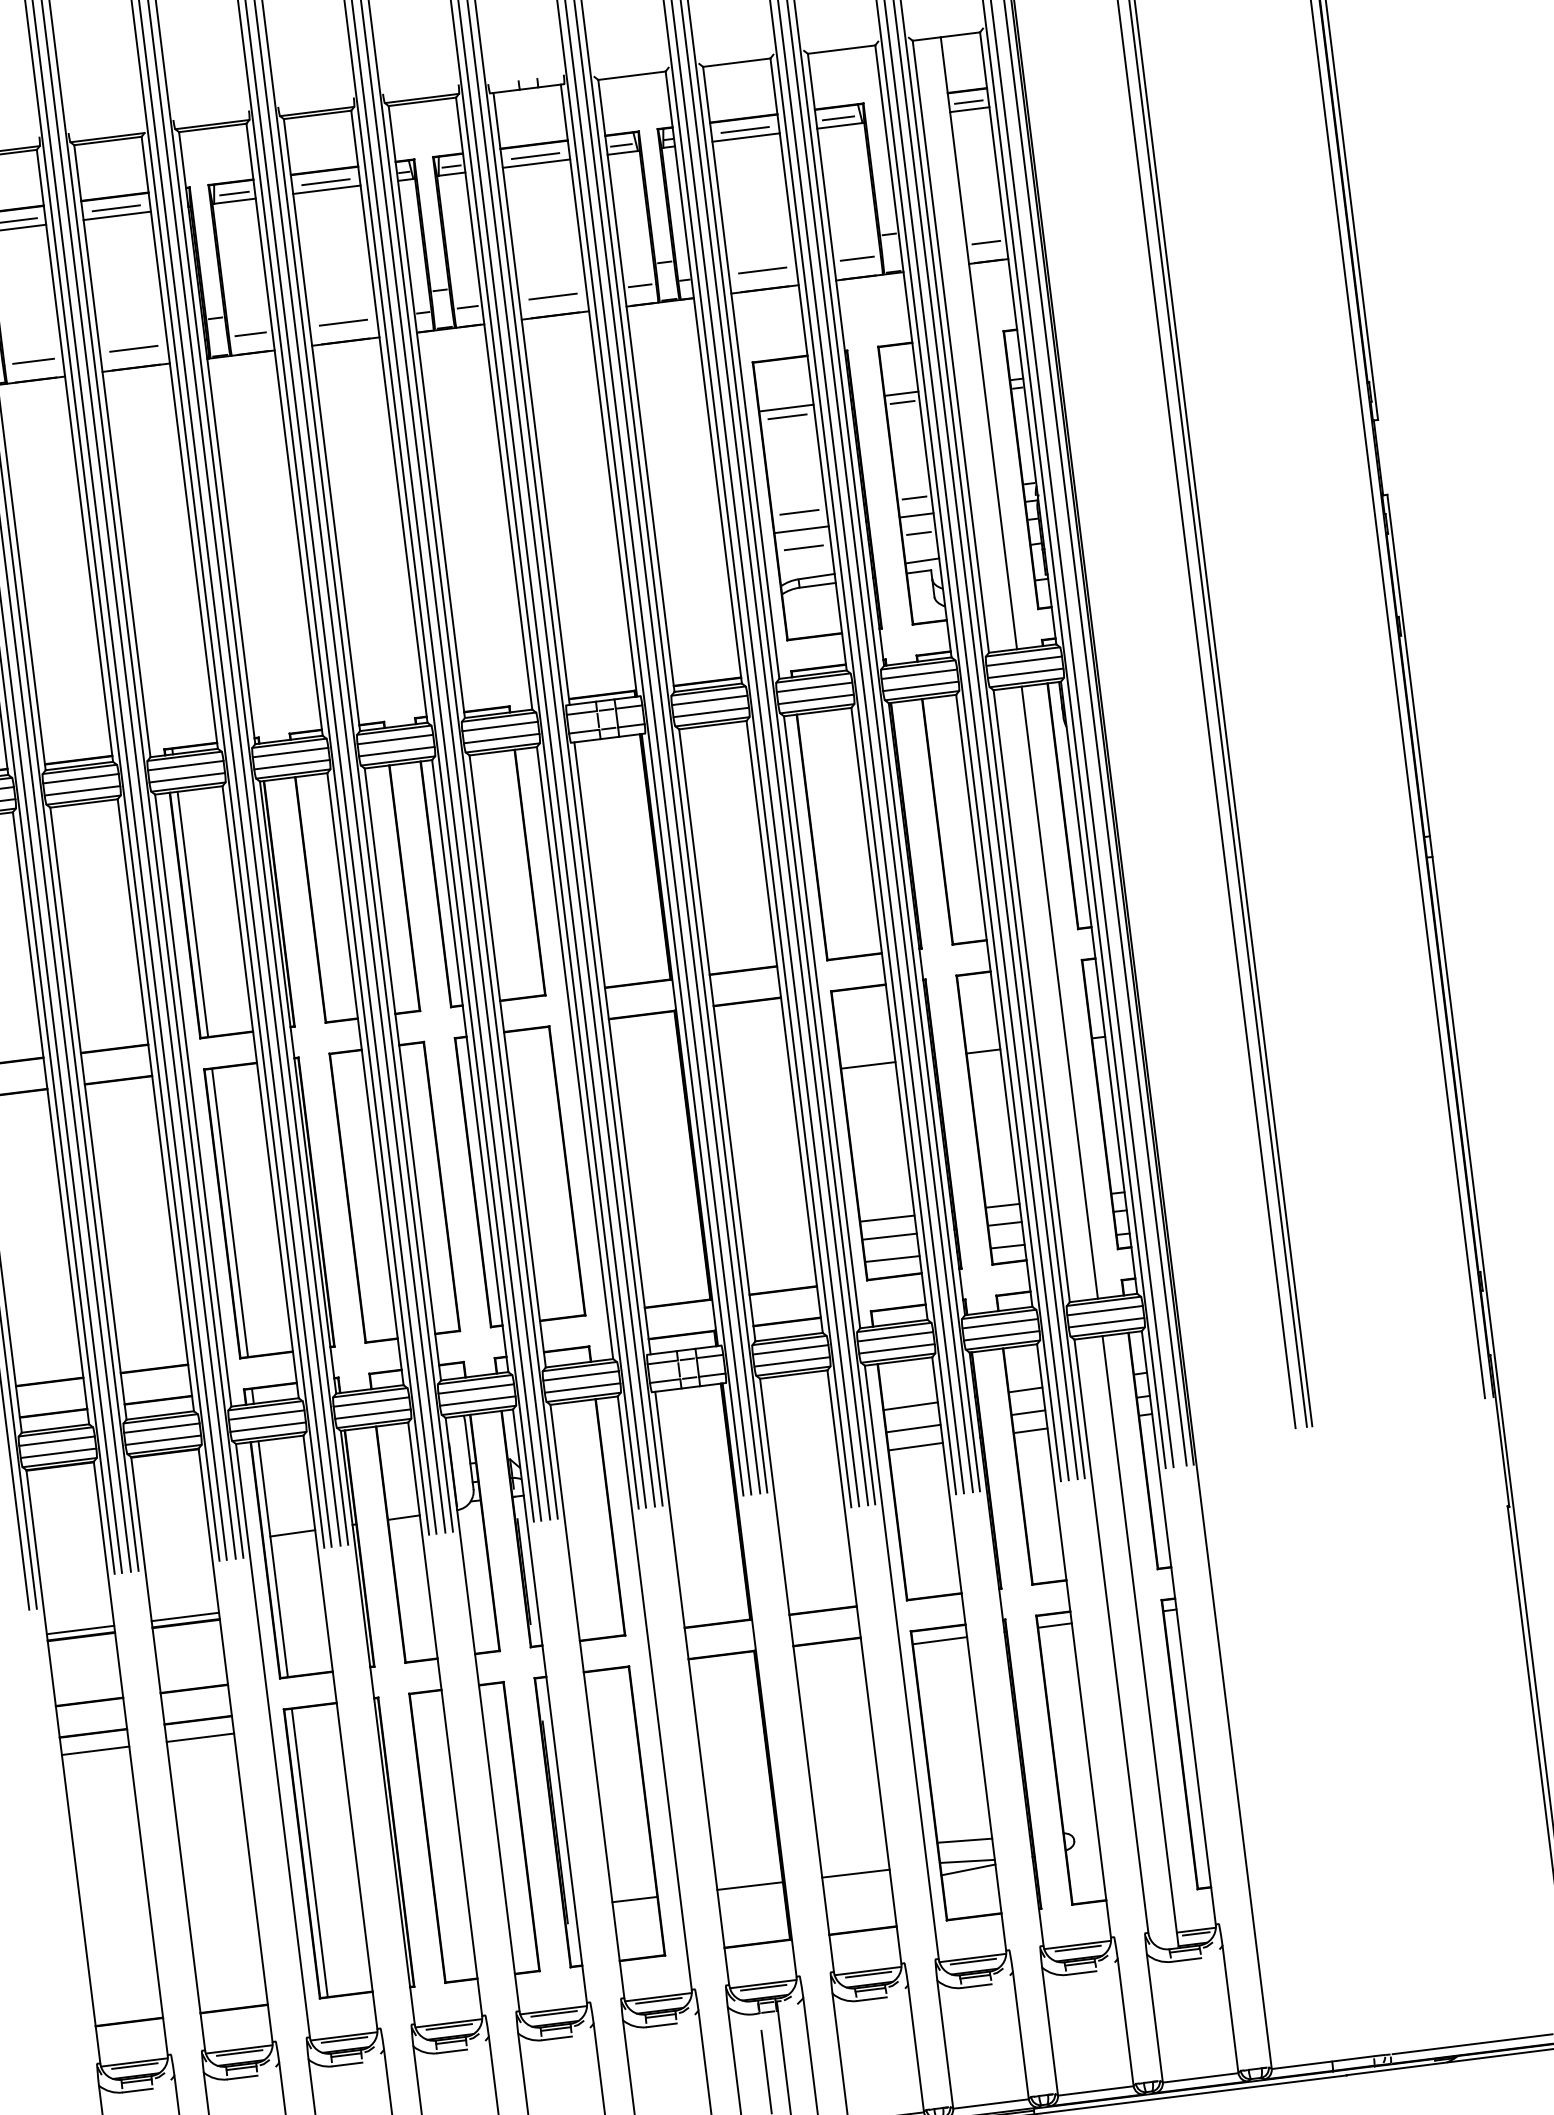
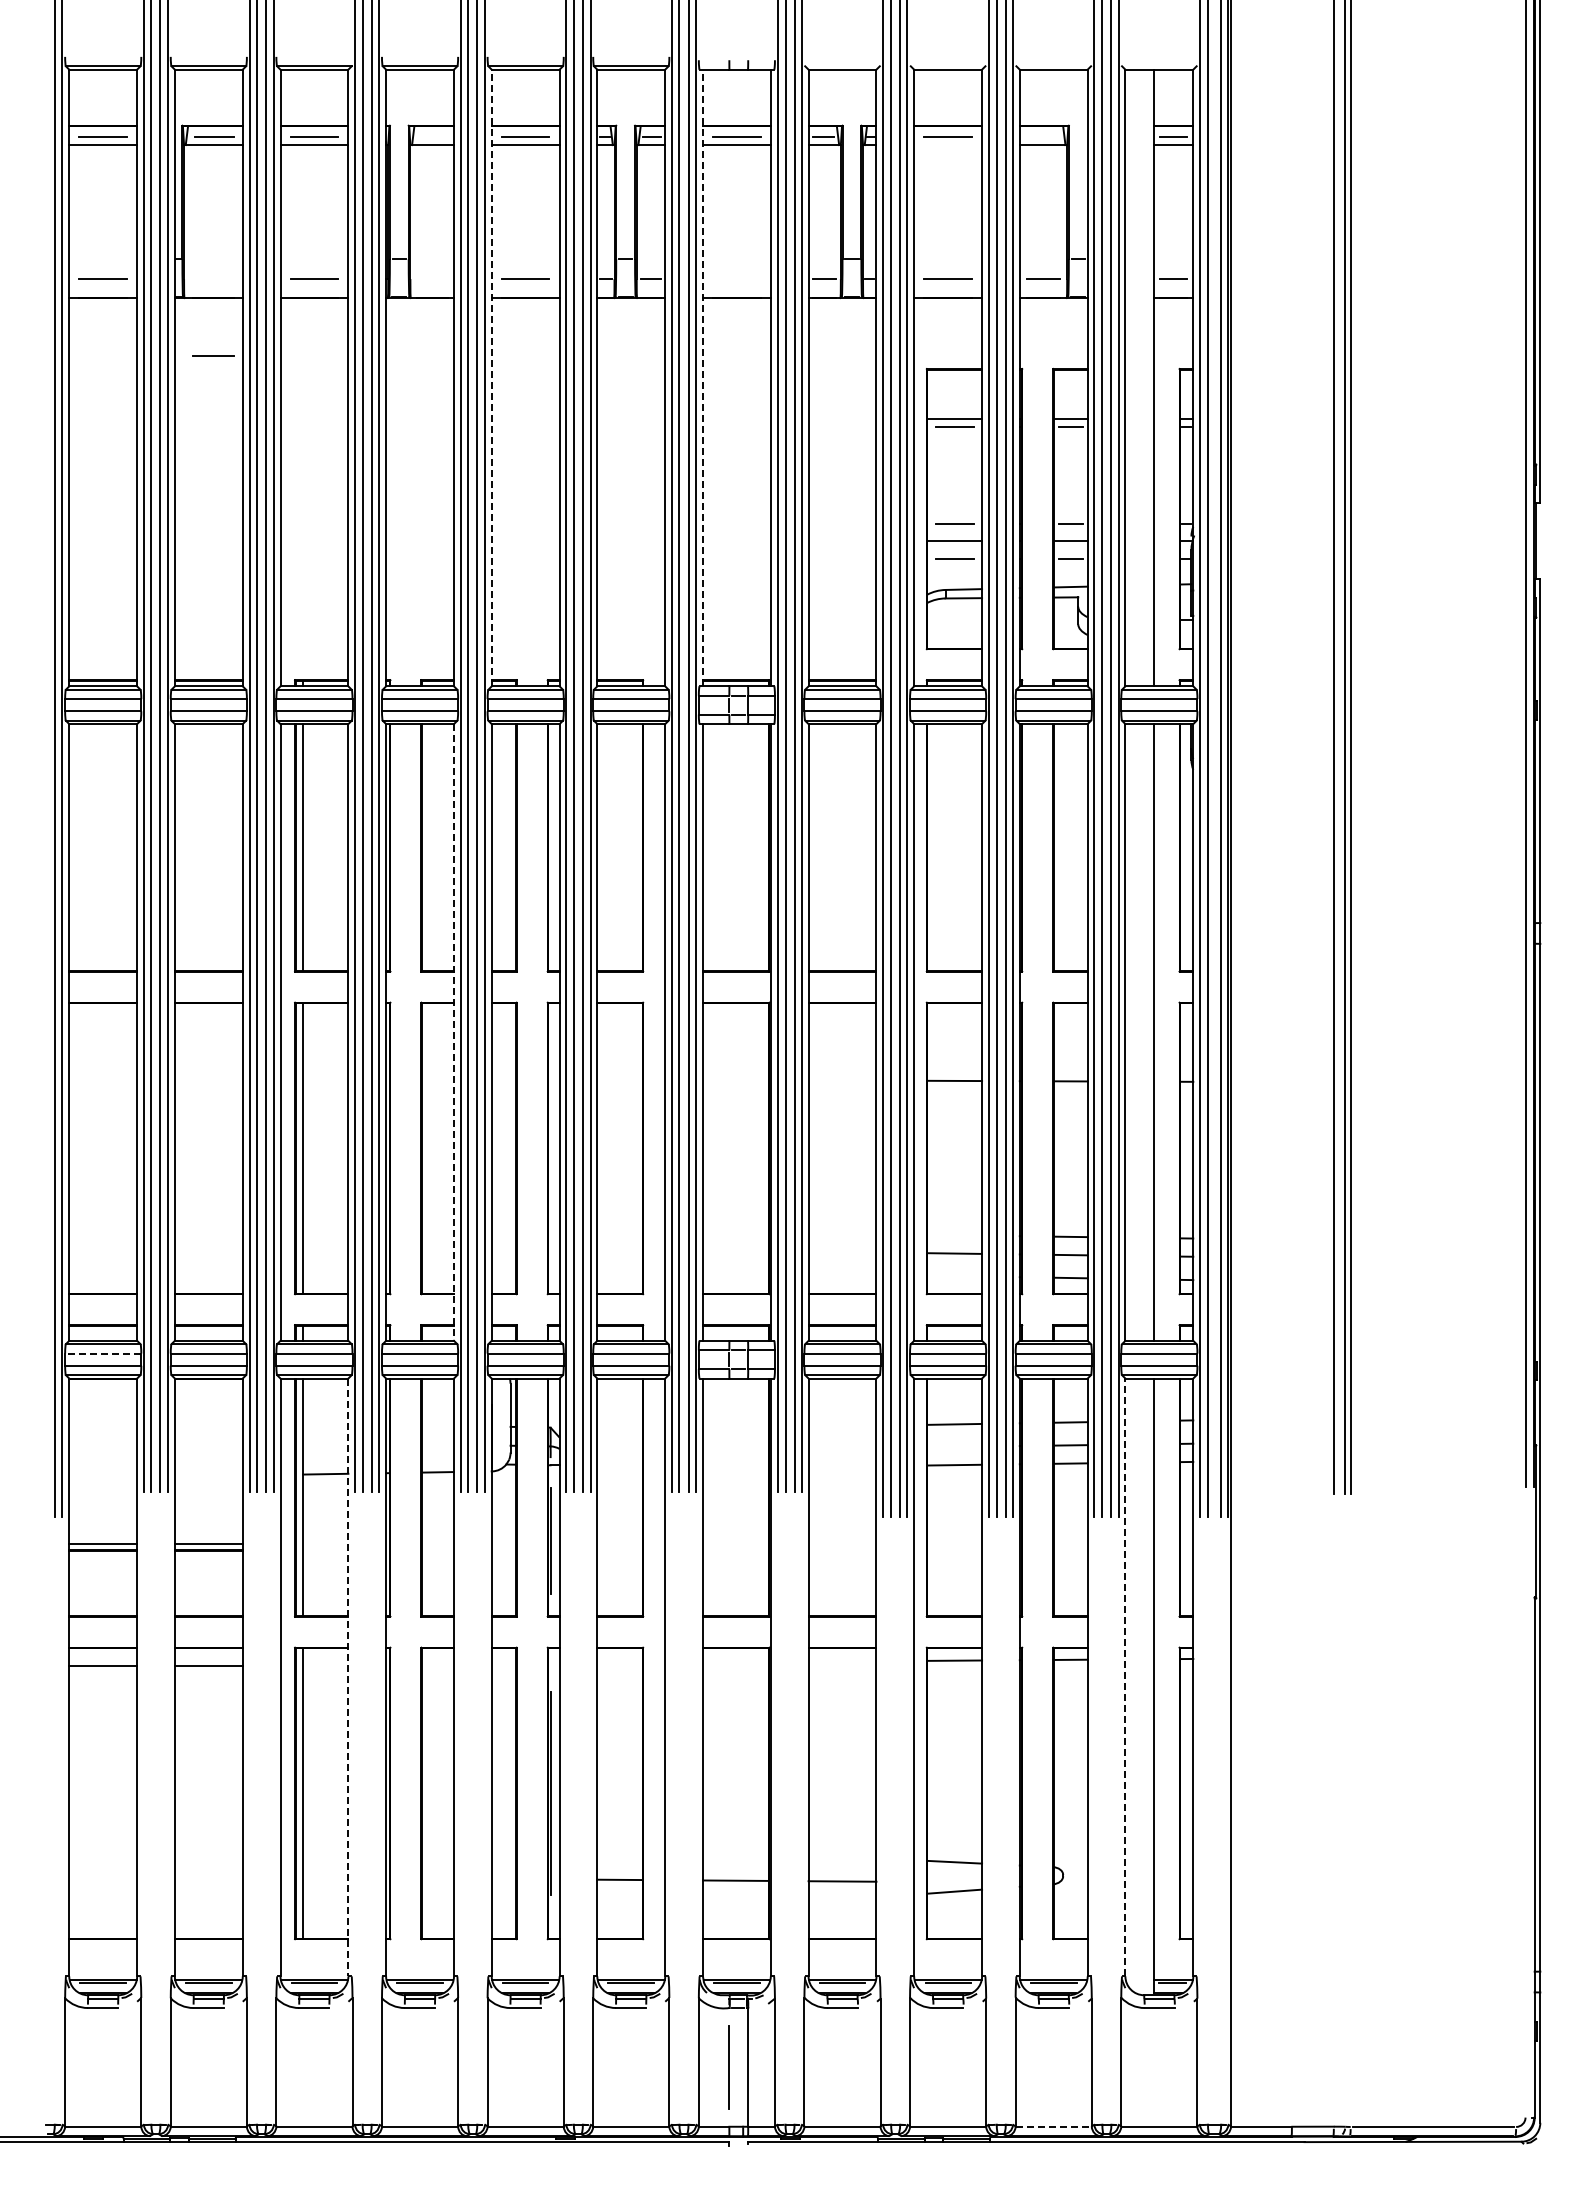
line: (837, 118) -> (1041, 137), removed
line: (746, 137) -> (948, 145), removed
line: (234, 193) -> (433, 137), removed
line: (552, 296) -> (736, 278), removed
line: (250, 334) -> (431, 279), removed
line: (33, 360) -> (213, 355), moved
line: (531, 398) -> (702, 377), solid -> dashed
line: (321, 424) -> (491, 377), solid -> dashed
line: (365, 1079) -> (454, 1032), solid -> dashed
line: (887, 1217) -> (954, 1234), removed
line: (892, 1258) -> (954, 1275), removed
line: (913, 1428) -> (954, 1446), removed
line: (57, 1441) -> (103, 1353), solid -> dashed
line: (1111, 1636) -> (1125, 1677), solid -> dashed
line: (340, 1732) -> (348, 1677), solid -> dashed
line: (967, 1860) -> (954, 1882), removed
line: (1096, 2090) -> (1054, 2126), solid -> dashed

